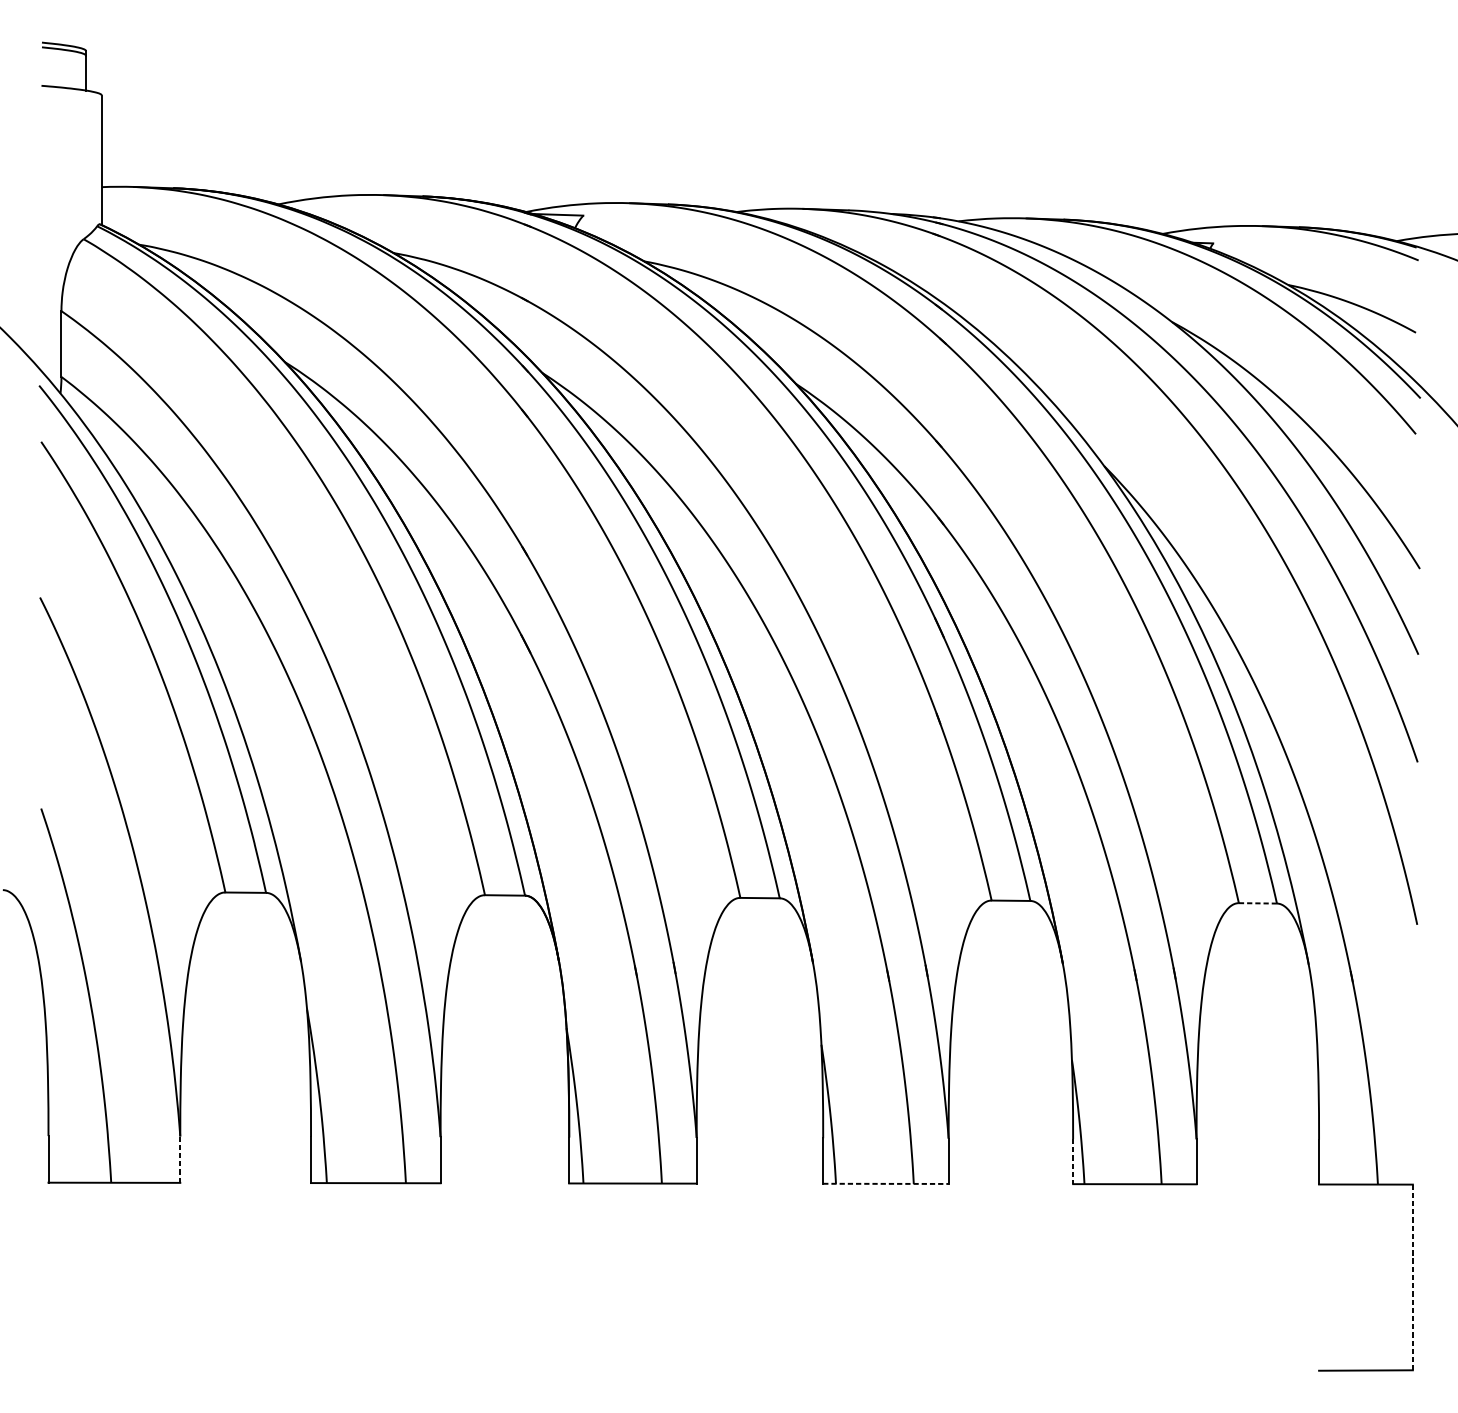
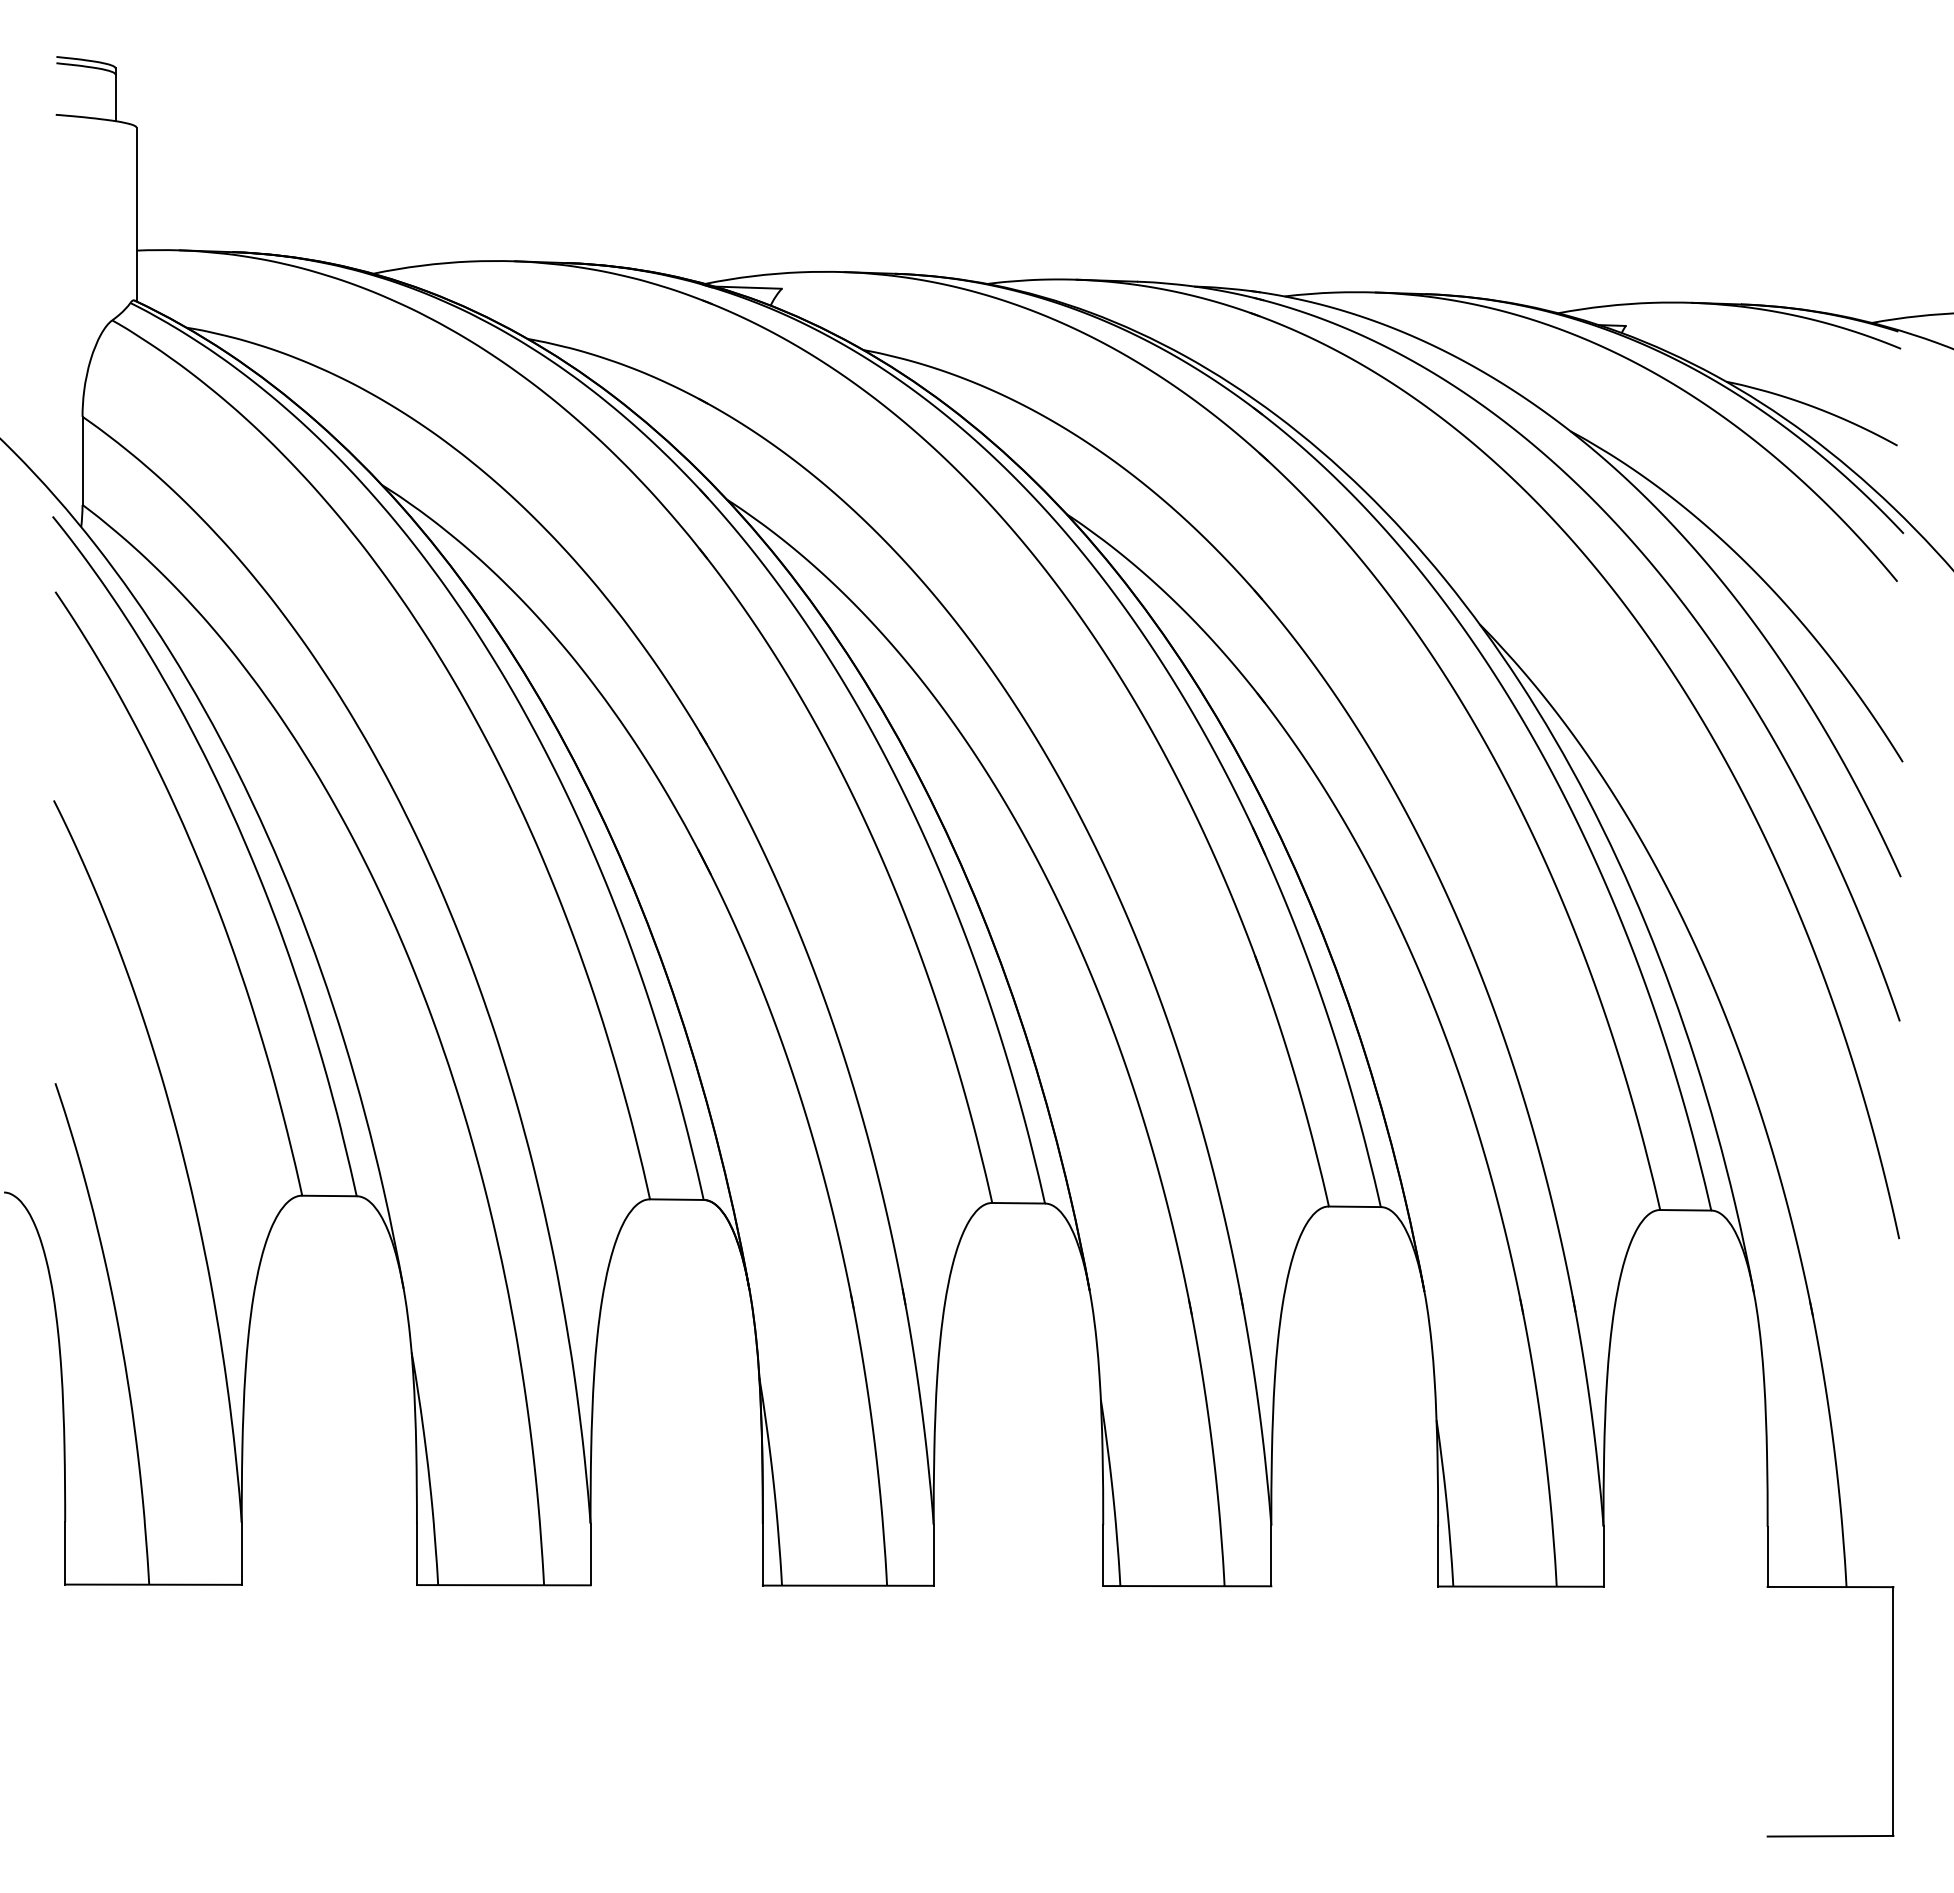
line: (1257, 903) -> (1685, 1210), dashed -> solid
line: (180, 1159) -> (241, 1553), dashed -> solid
line: (1073, 1161) -> (1438, 1556), dashed -> solid
line: (886, 1184) -> (1187, 1586), dashed -> solid
line: (1412, 1278) -> (1893, 1712), dashed -> solid

